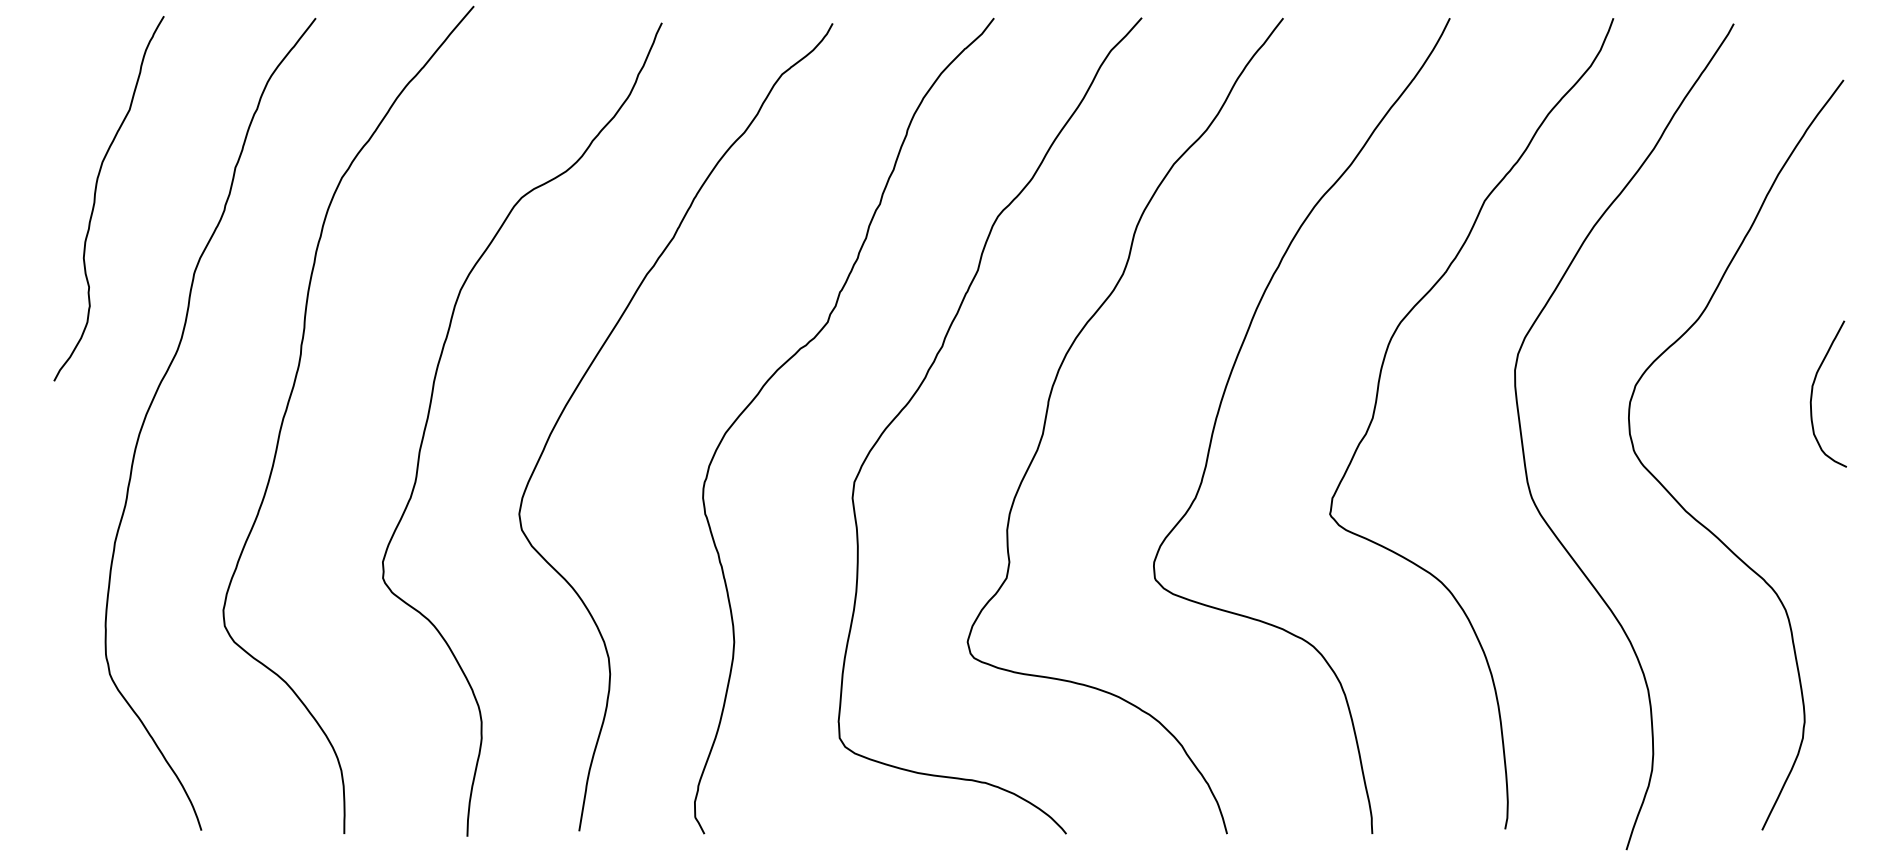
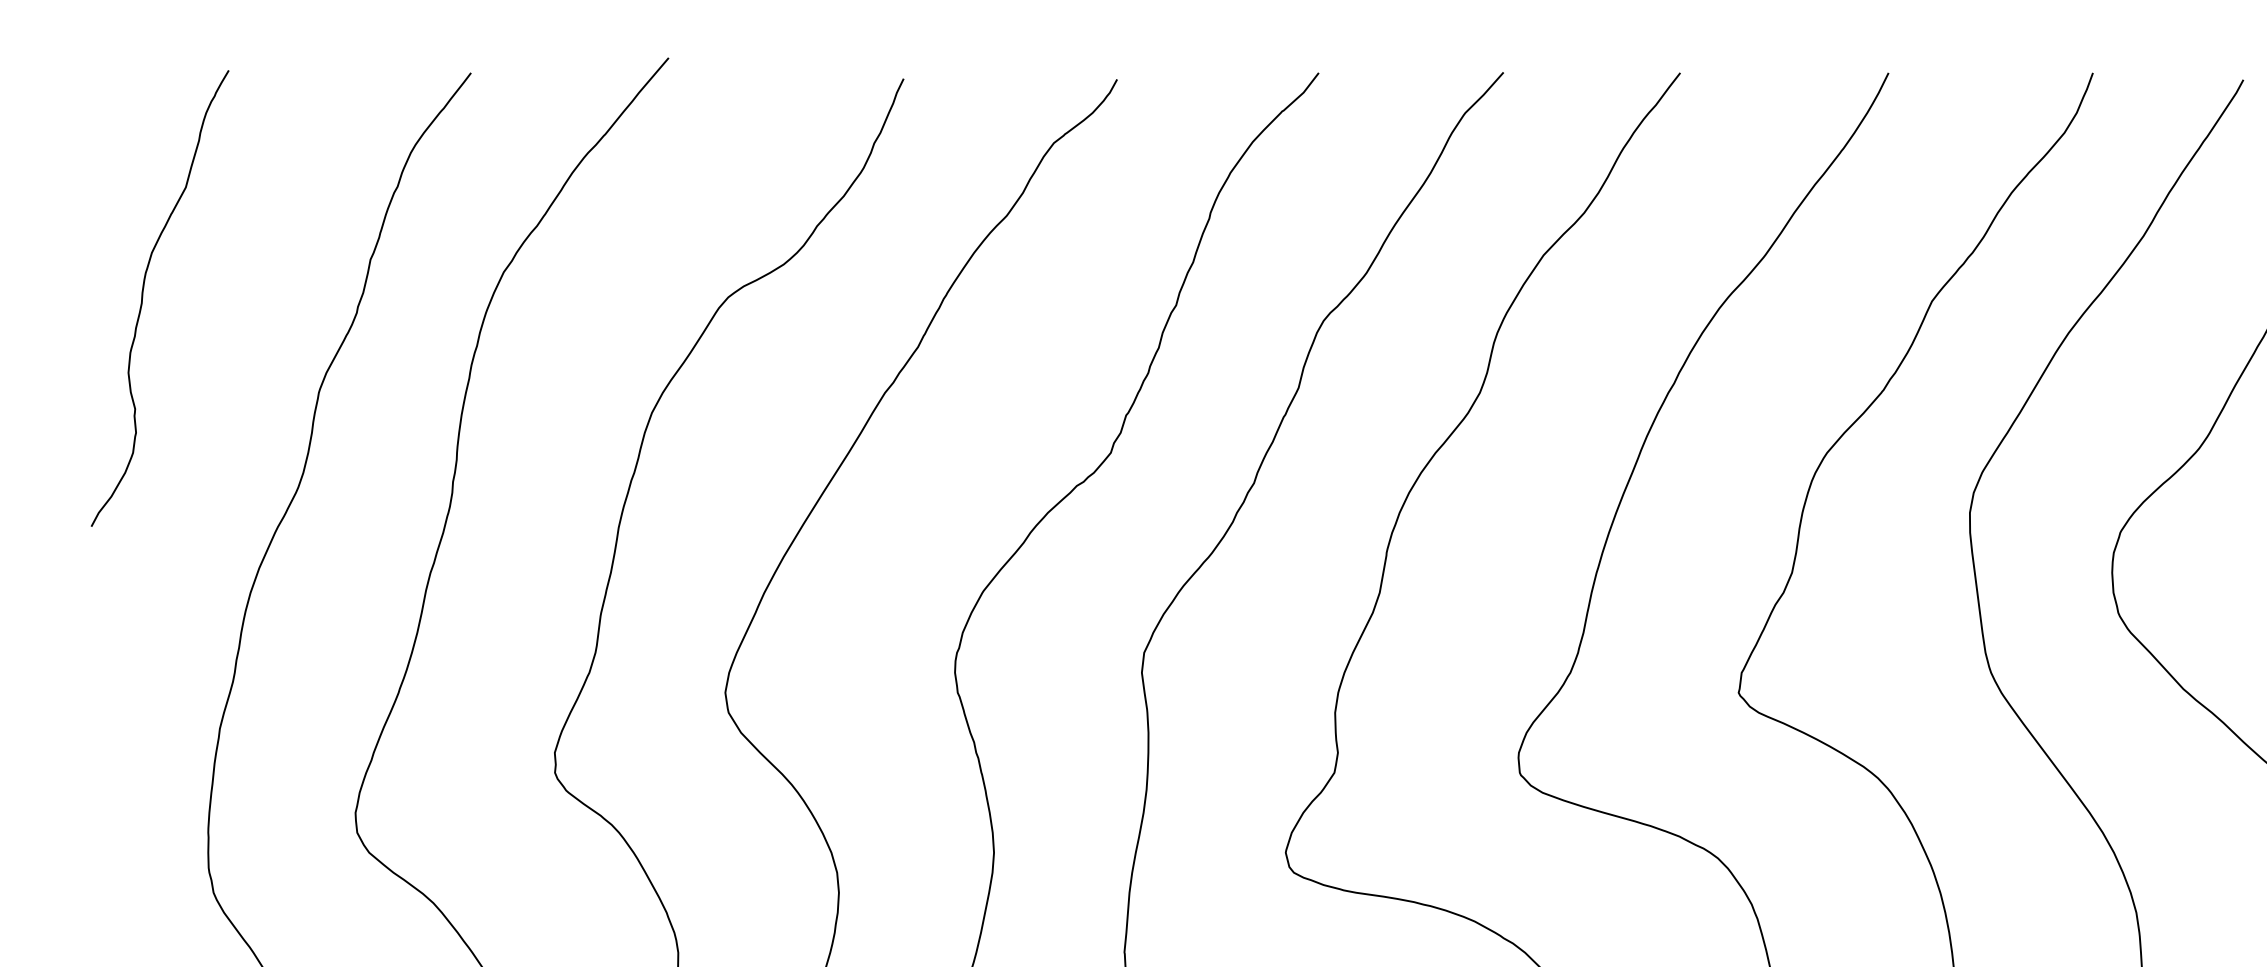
curve: (95, 198) -> (143, 298), moved

